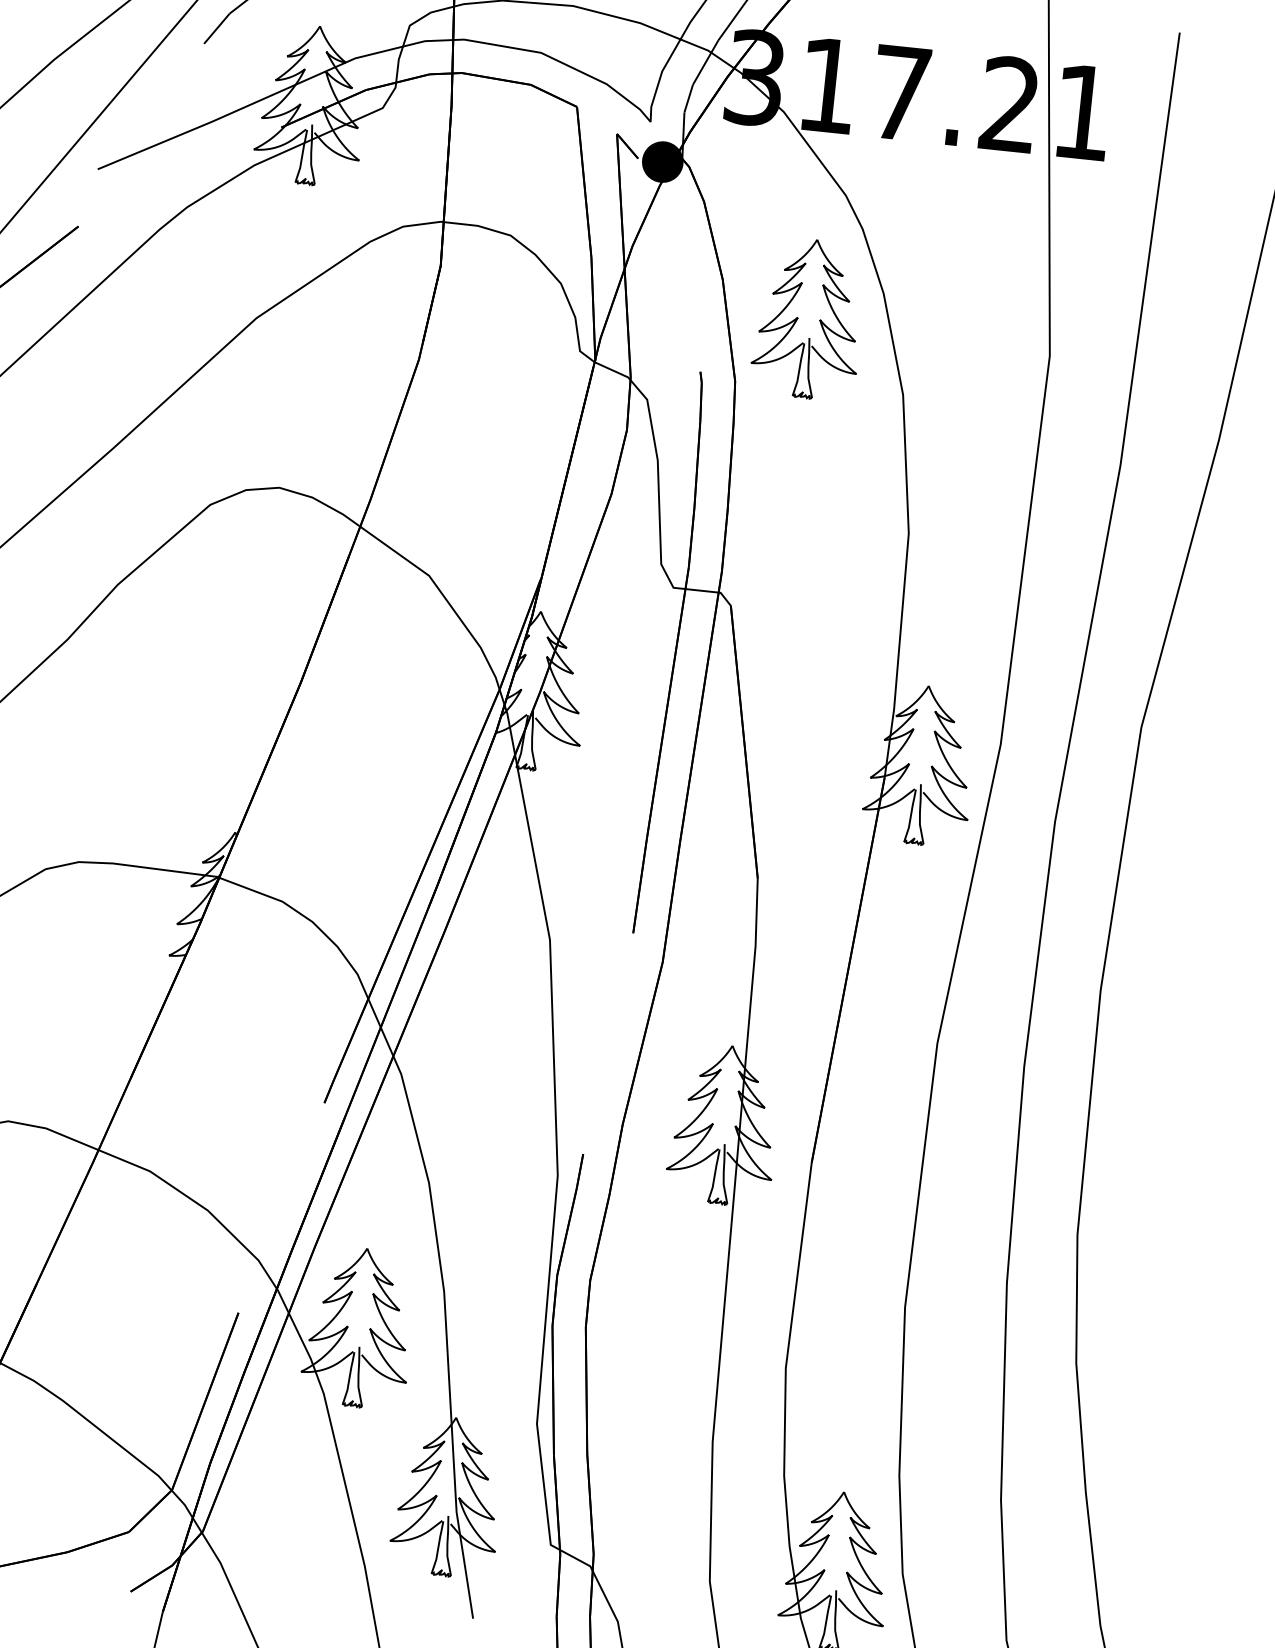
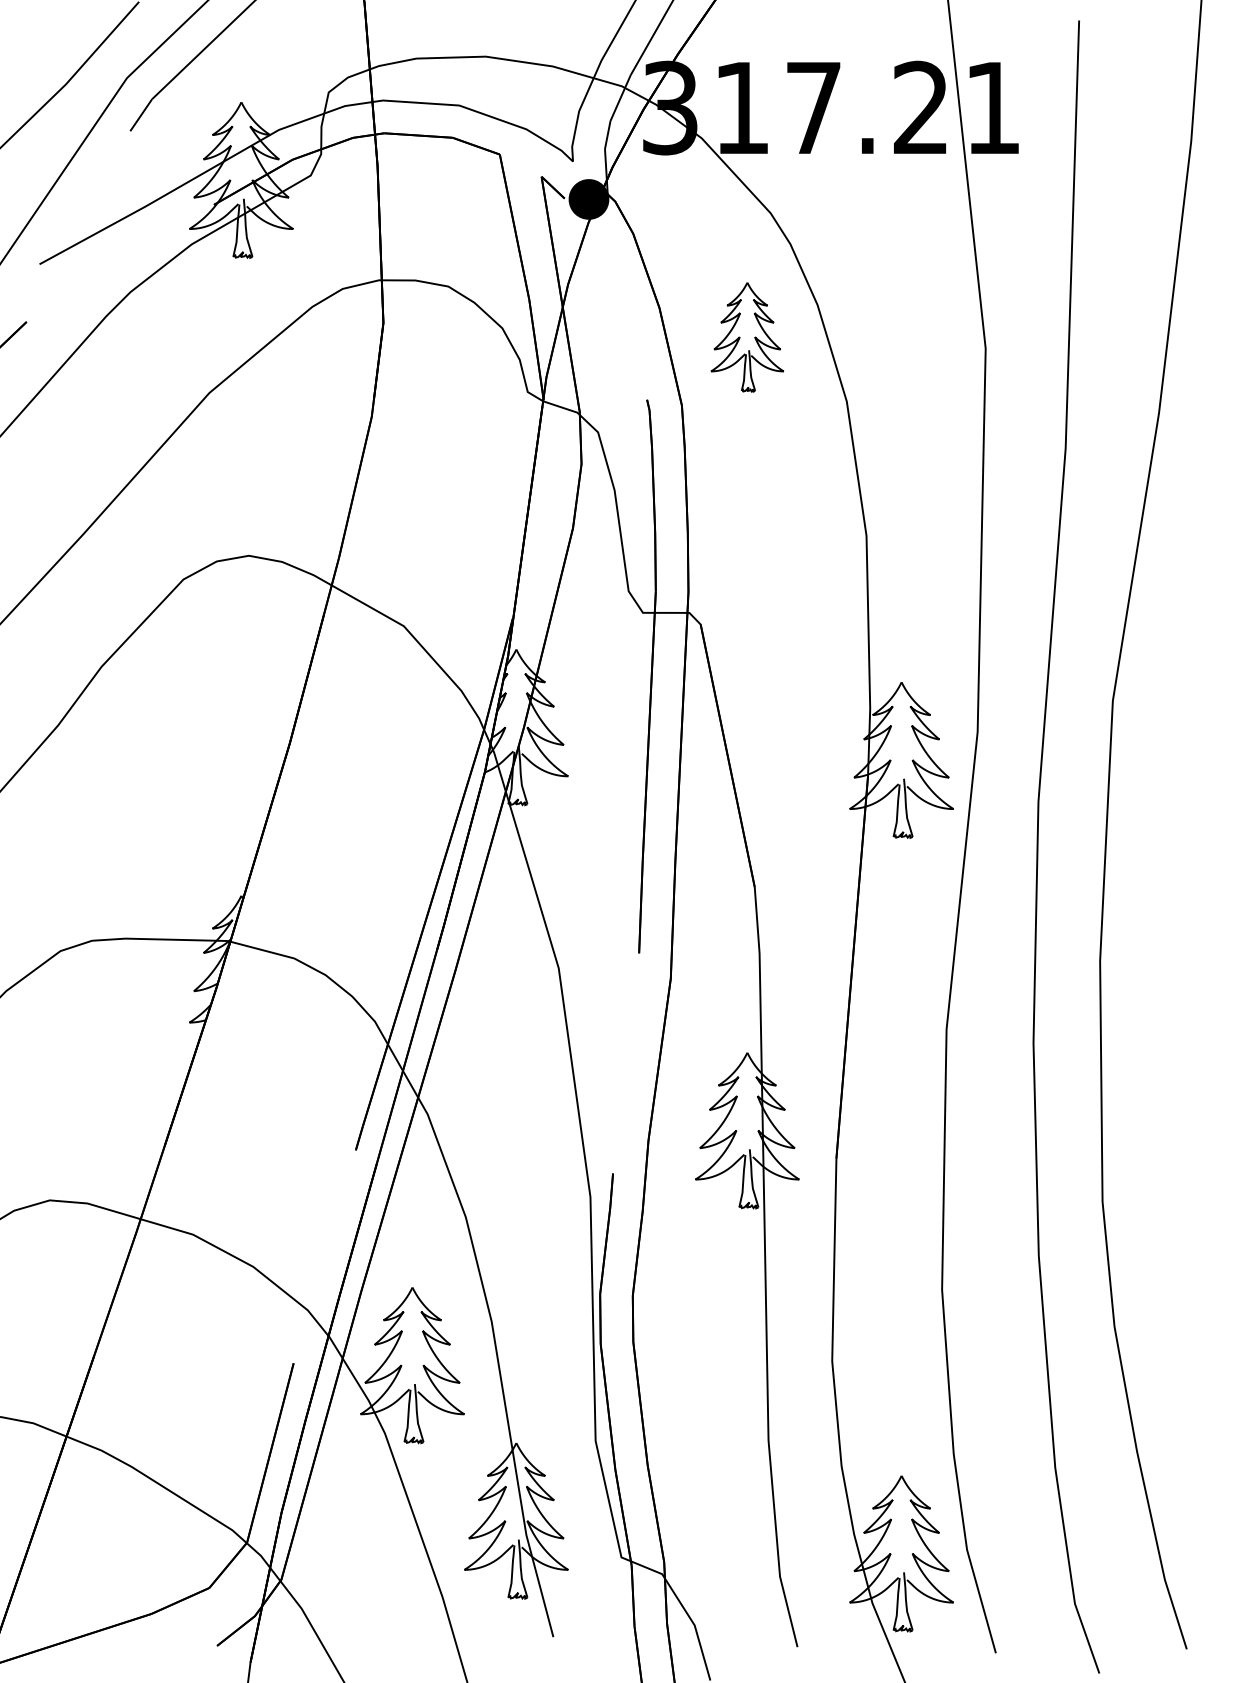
part: (809, 319) -> (747, 337), size x0.7

